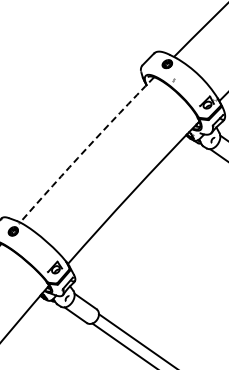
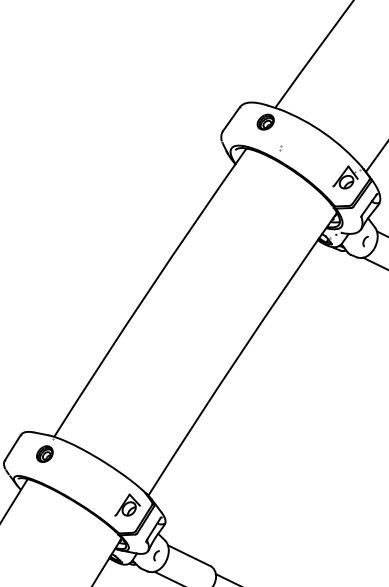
arc: (86, 149) -> (149, 292), dashed -> solid

